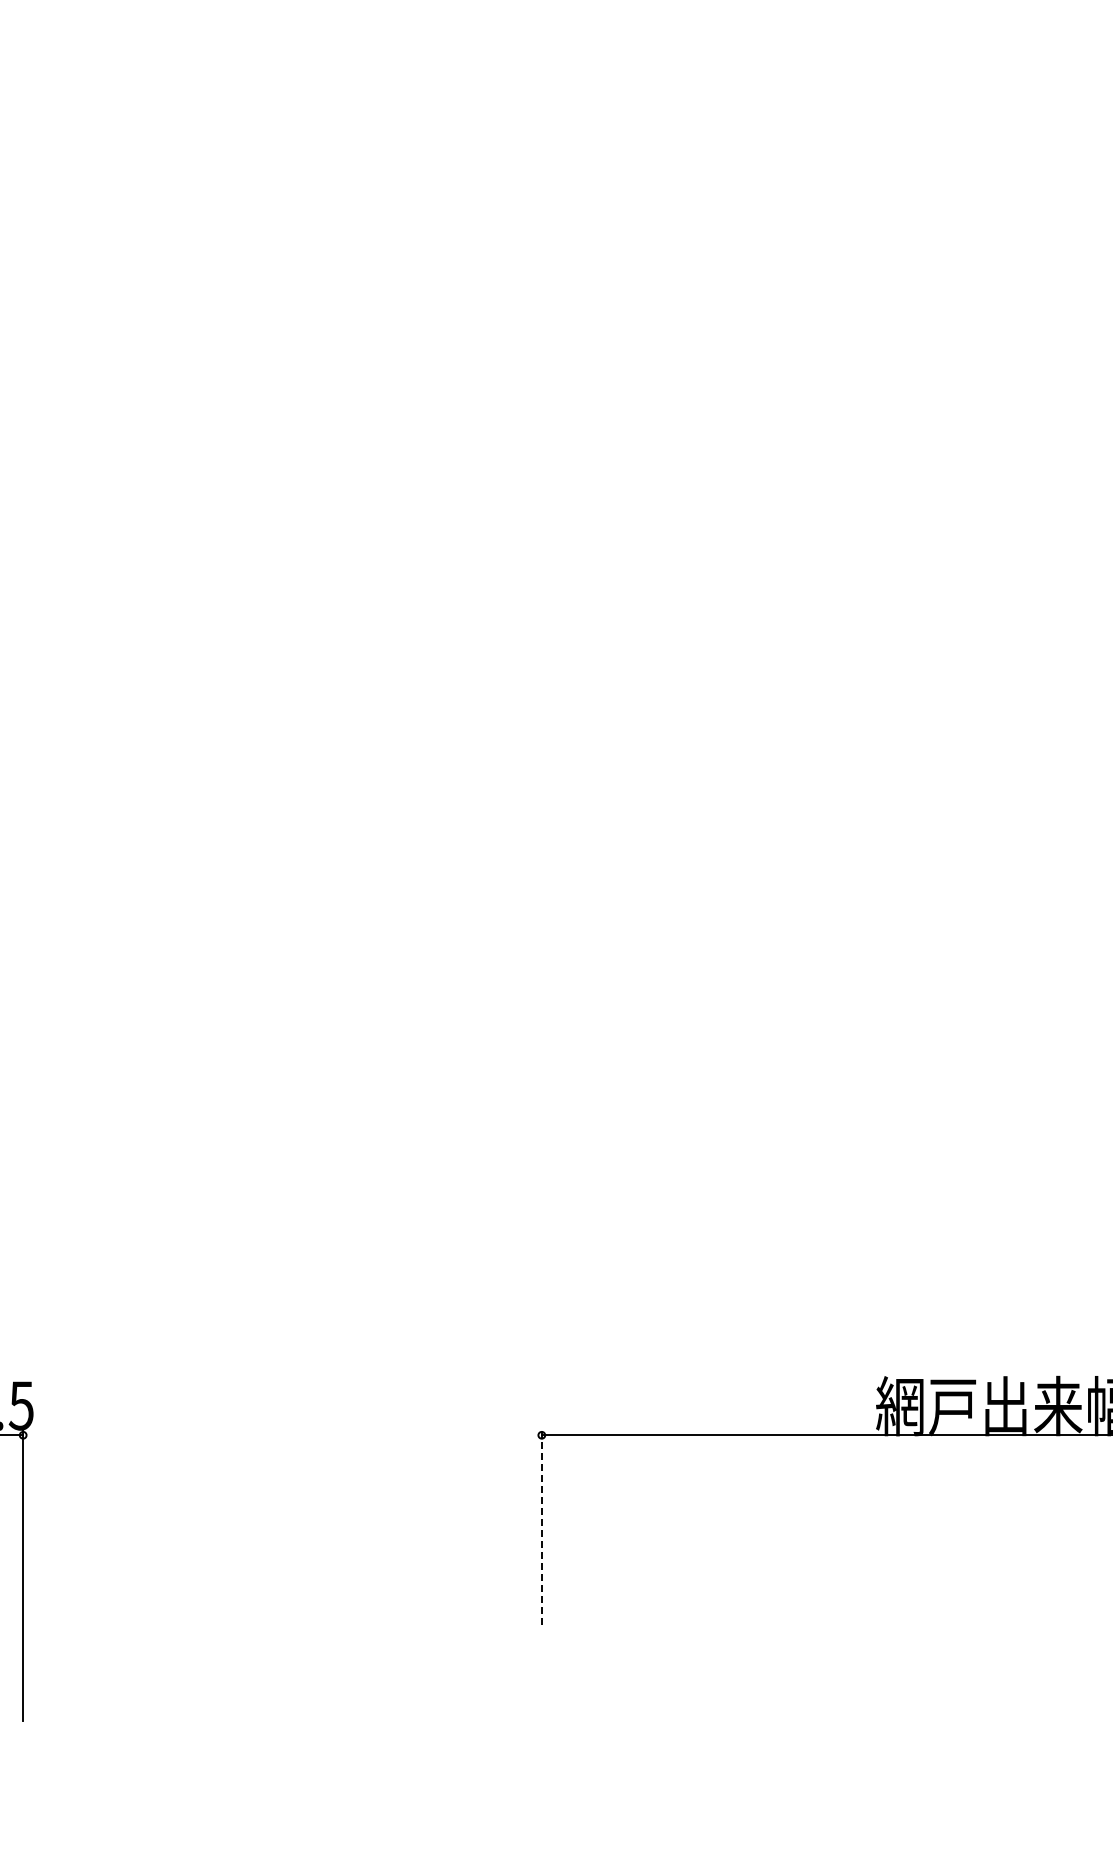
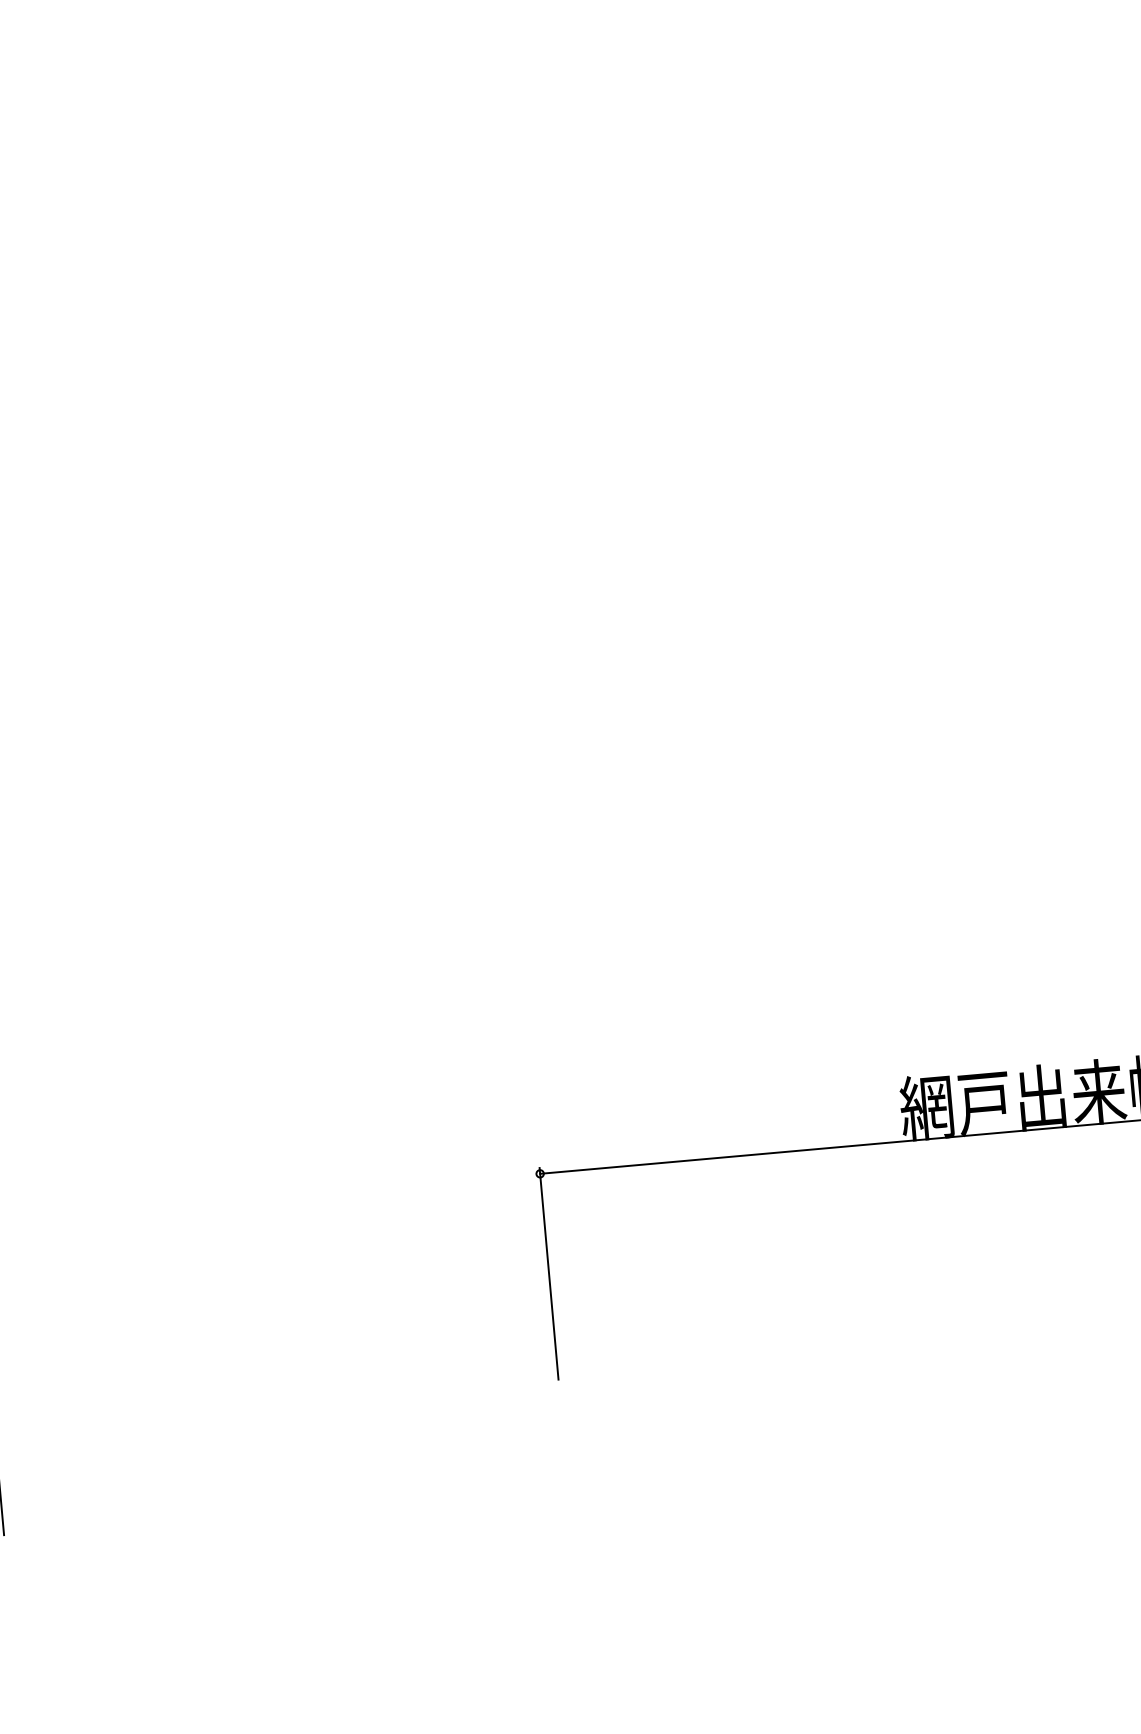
line: (541, 1526) -> (548, 1273), dashed -> solid

